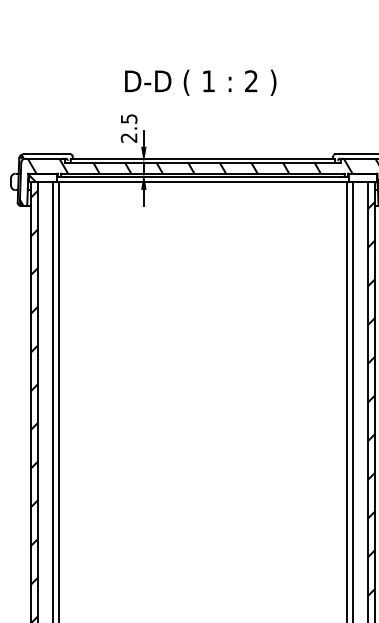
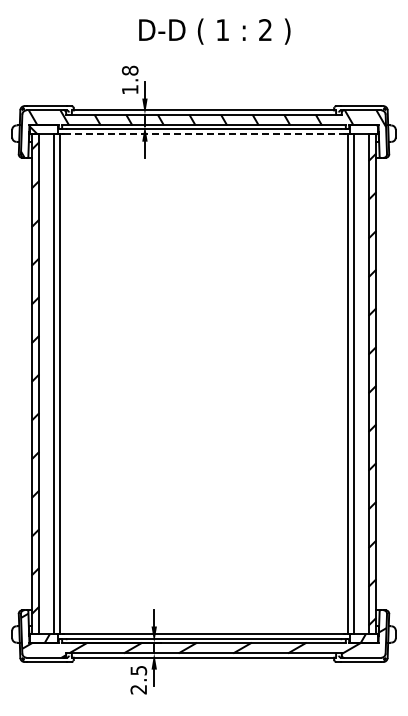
text: (200, 82) -> (214, 31), moved
text: (128, 127) -> (129, 79), 2.5 -> 1.8
line: (203, 182) -> (204, 134), solid -> dashed

